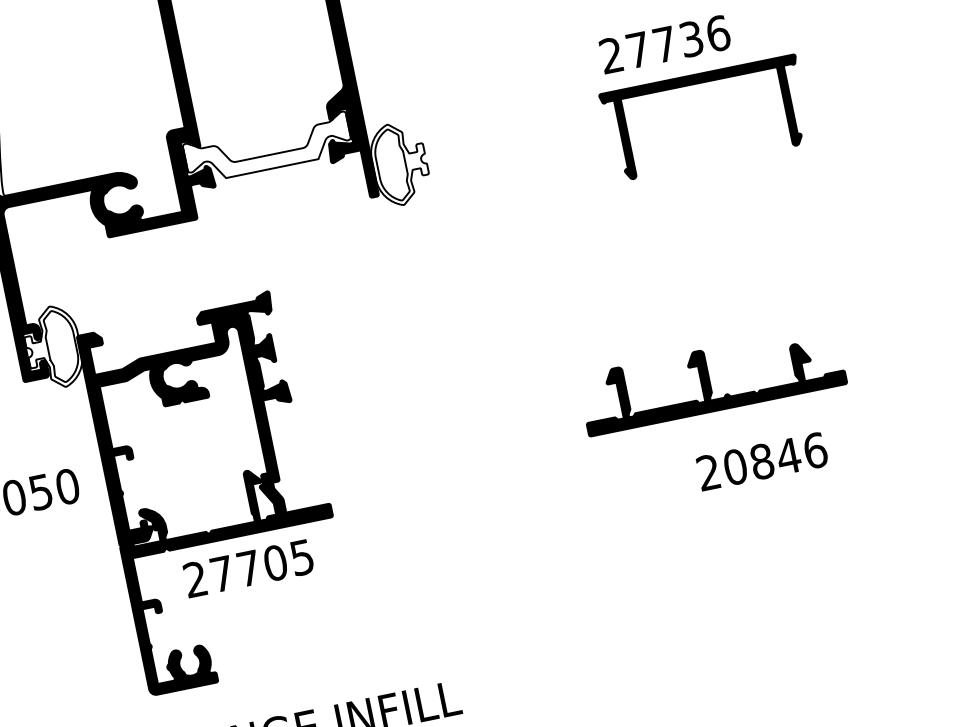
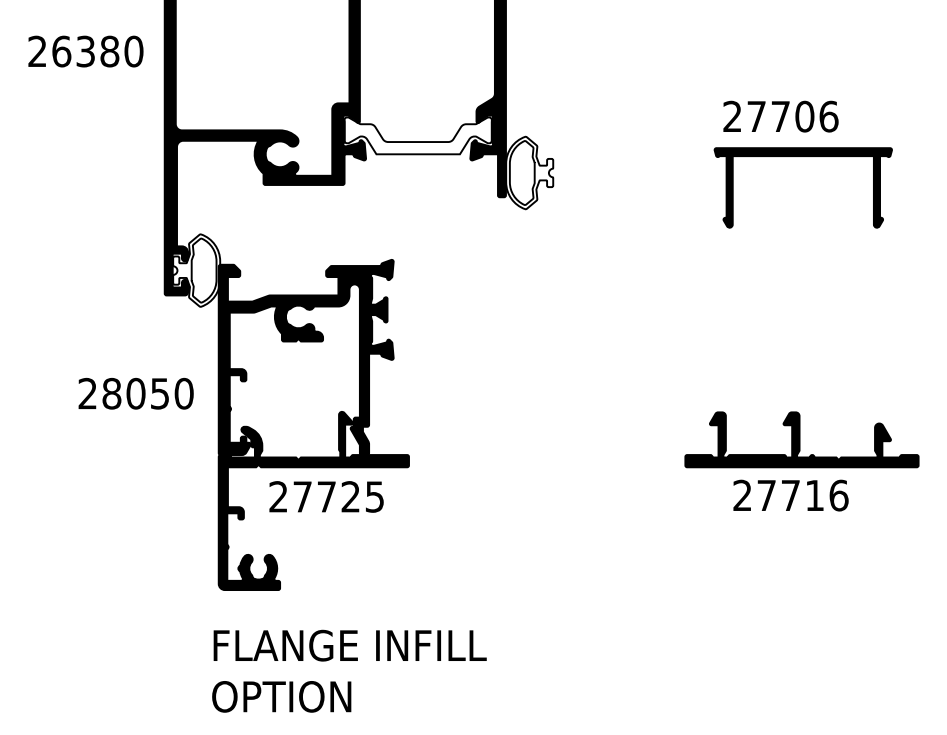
text: (691, 39) -> (804, 116), 27736 -> 27706
part: (711, 379) -> (801, 439), moved
text: (761, 461) -> (790, 495), 20846 -> 27716
text: (275, 562) -> (350, 496), 27705 -> 27725

